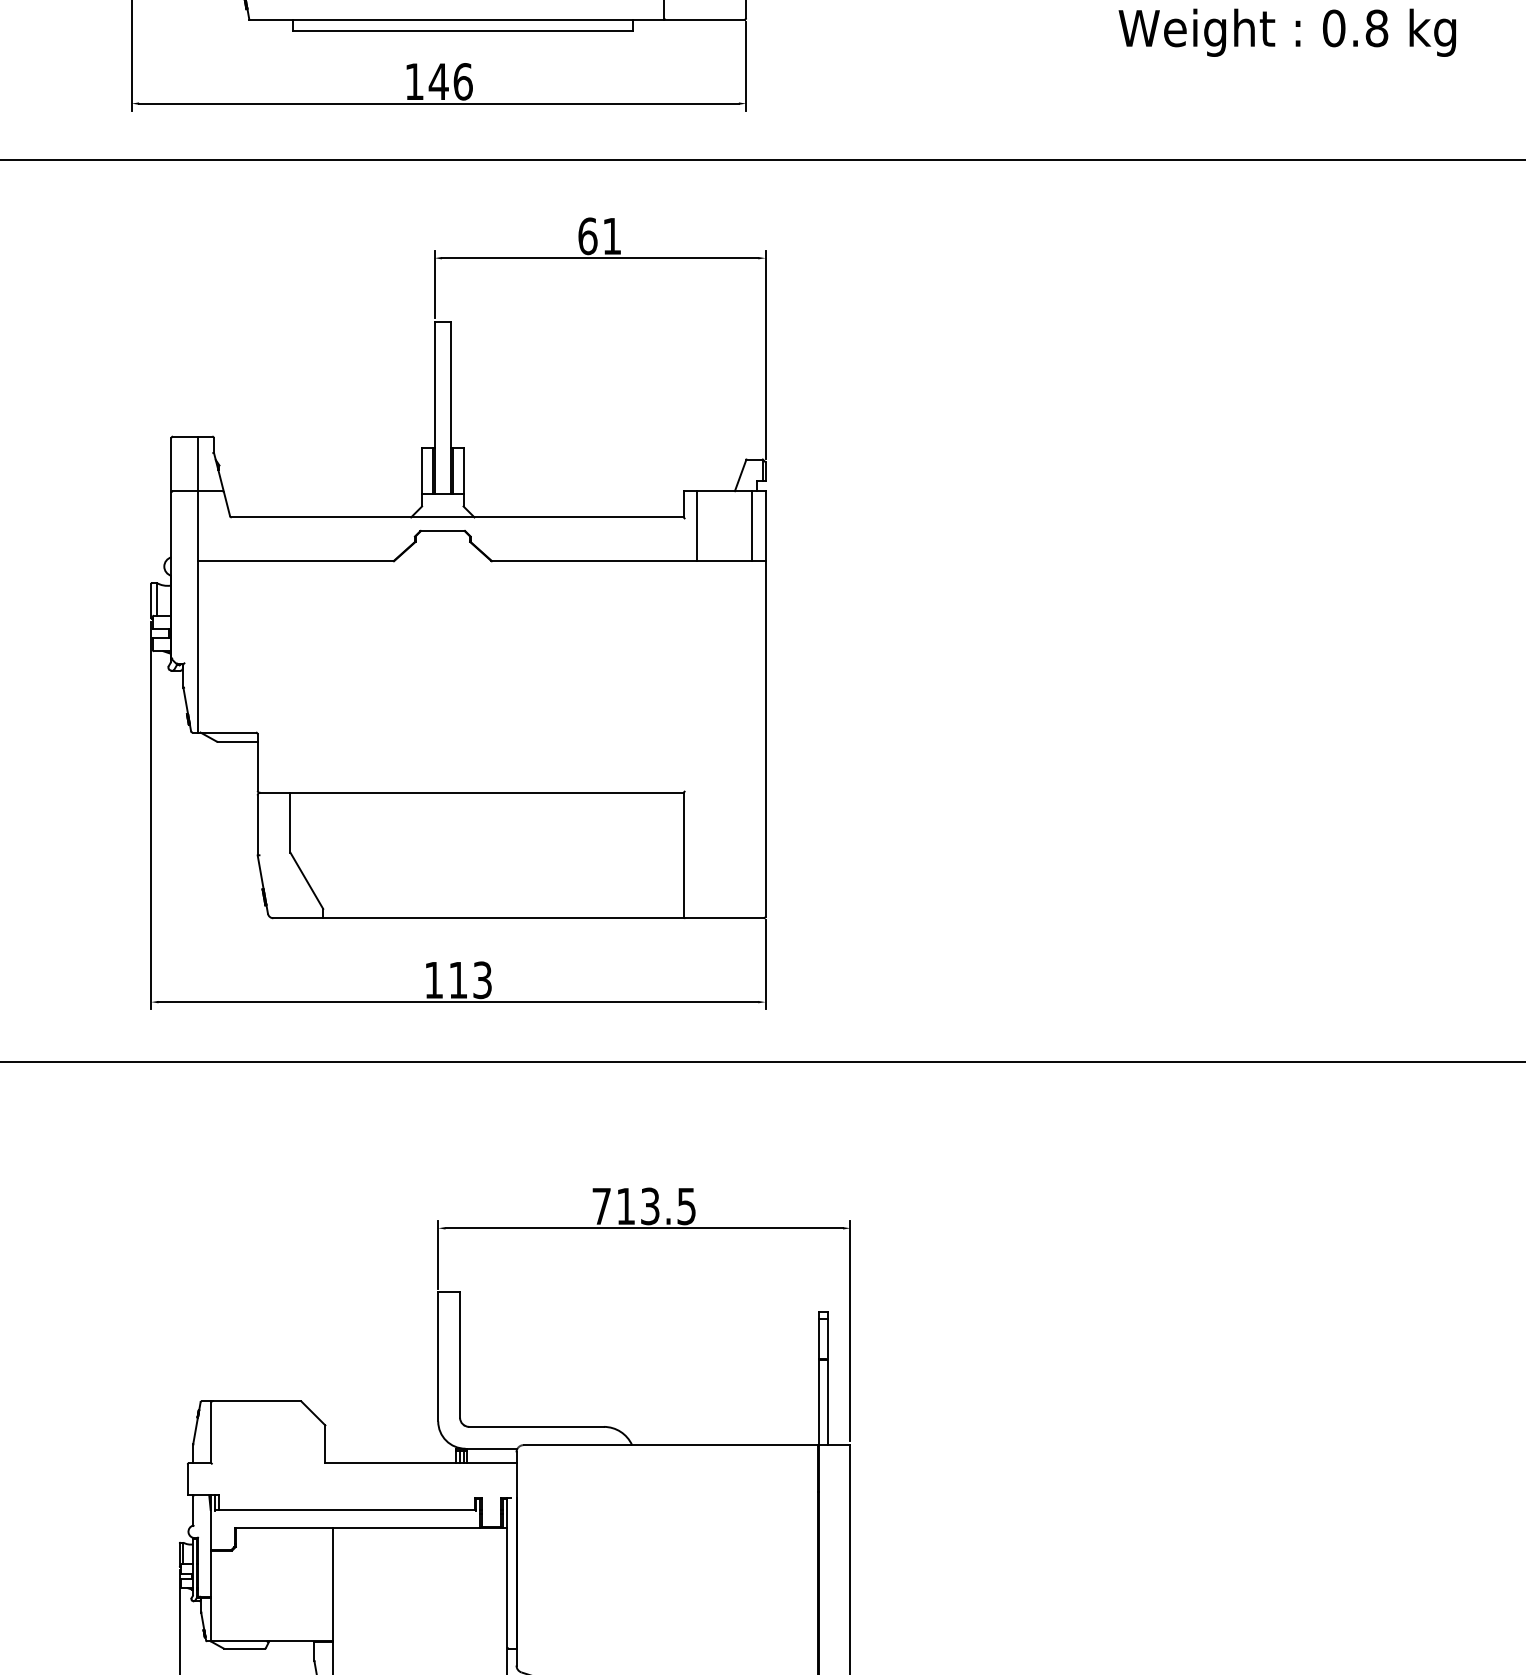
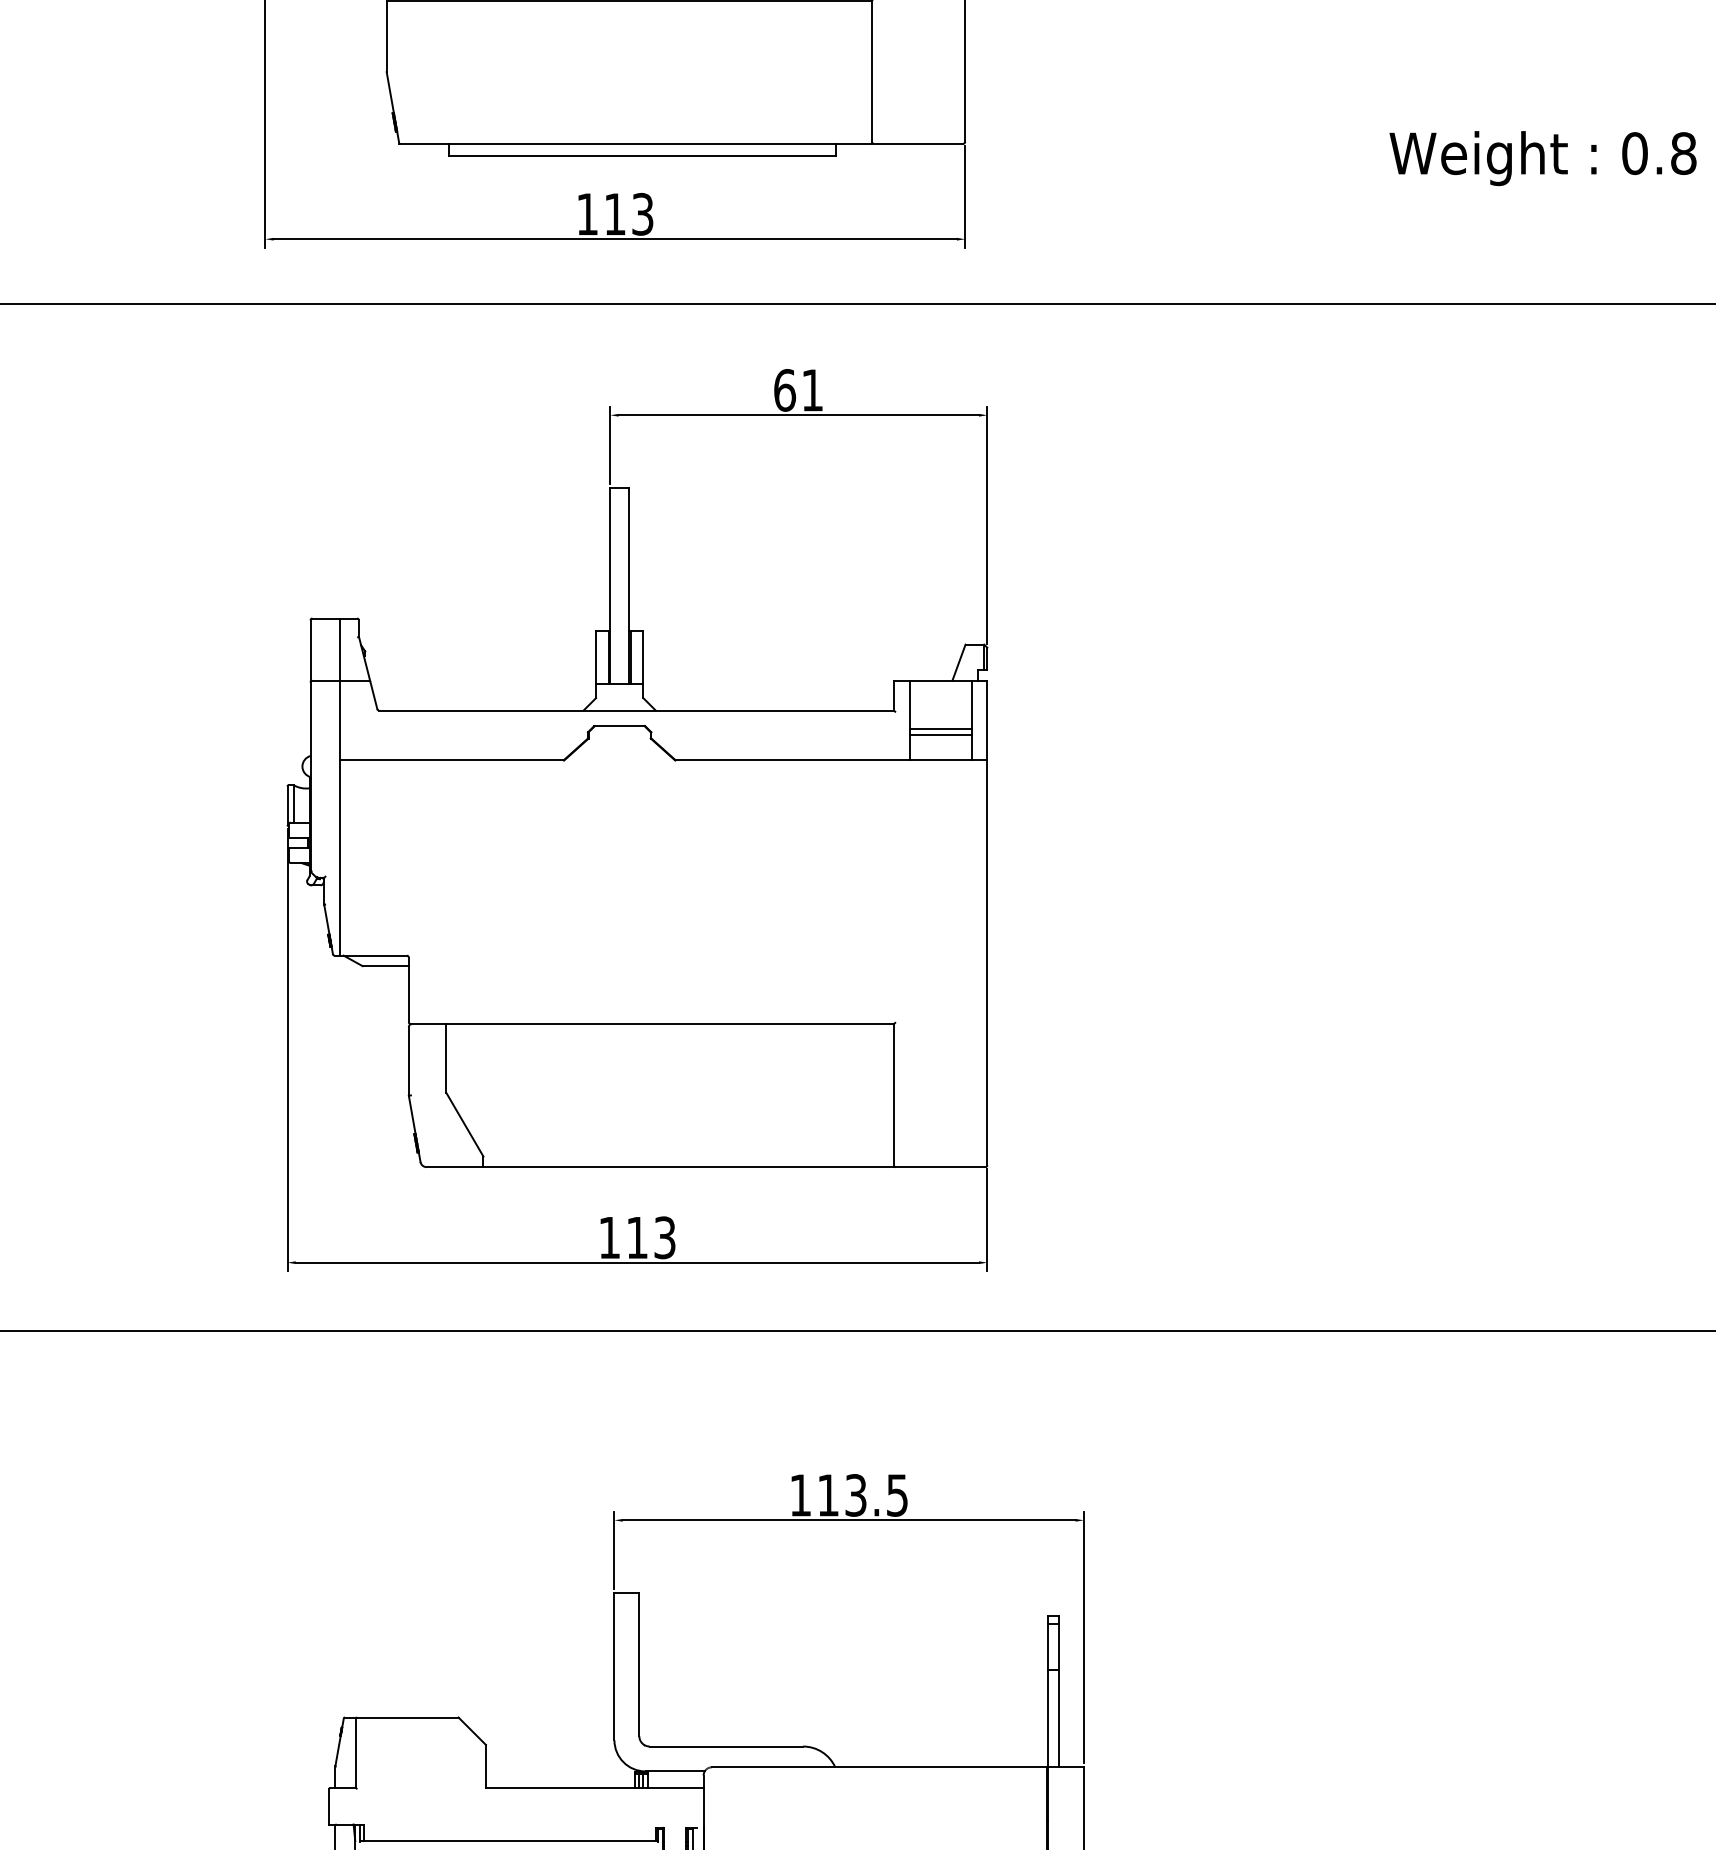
text: (450, 81) -> (628, 214), 146 -> 113
line: (724, 533) -> (940, 728), added
line: (724, 538) -> (940, 734), added
text: (601, 1206) -> (800, 1495), 713.5 -> 113.5

